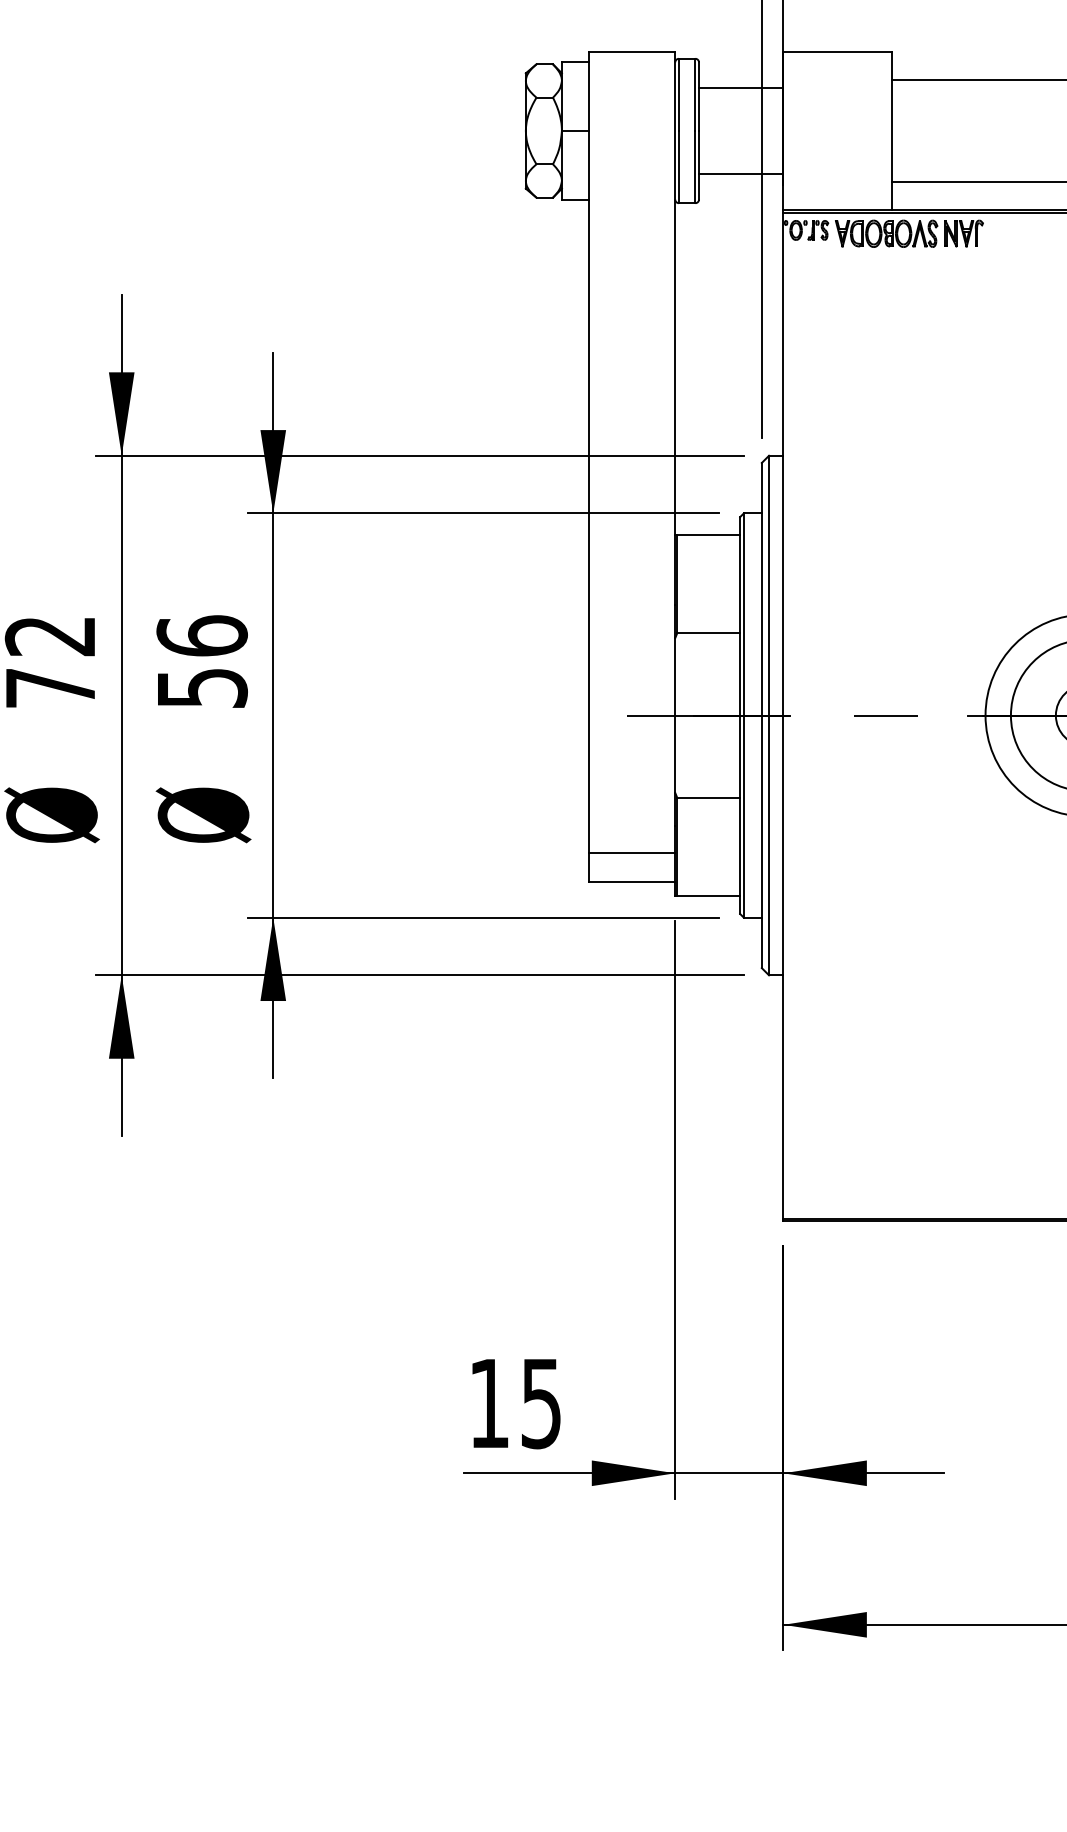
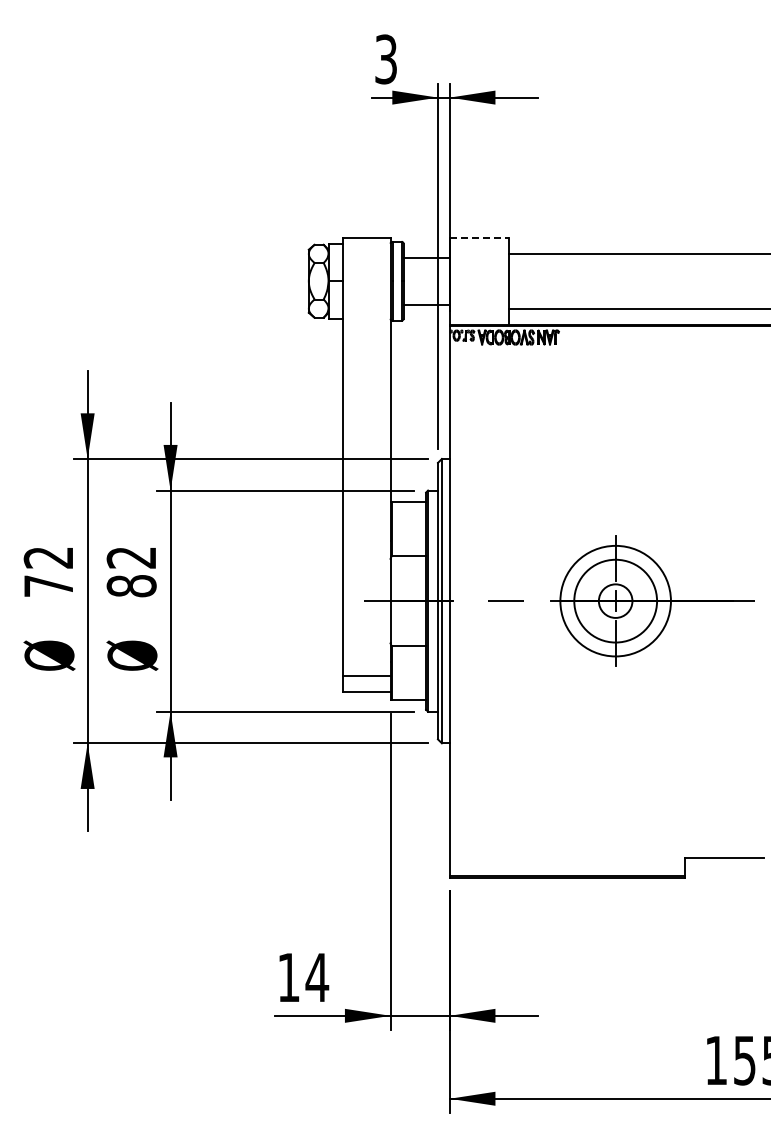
line: (837, 51) -> (479, 237), solid -> dashed
text: (201, 661) -> (131, 571), 56 -> 82
text: (541, 1403) -> (317, 977), 15 -> 14

